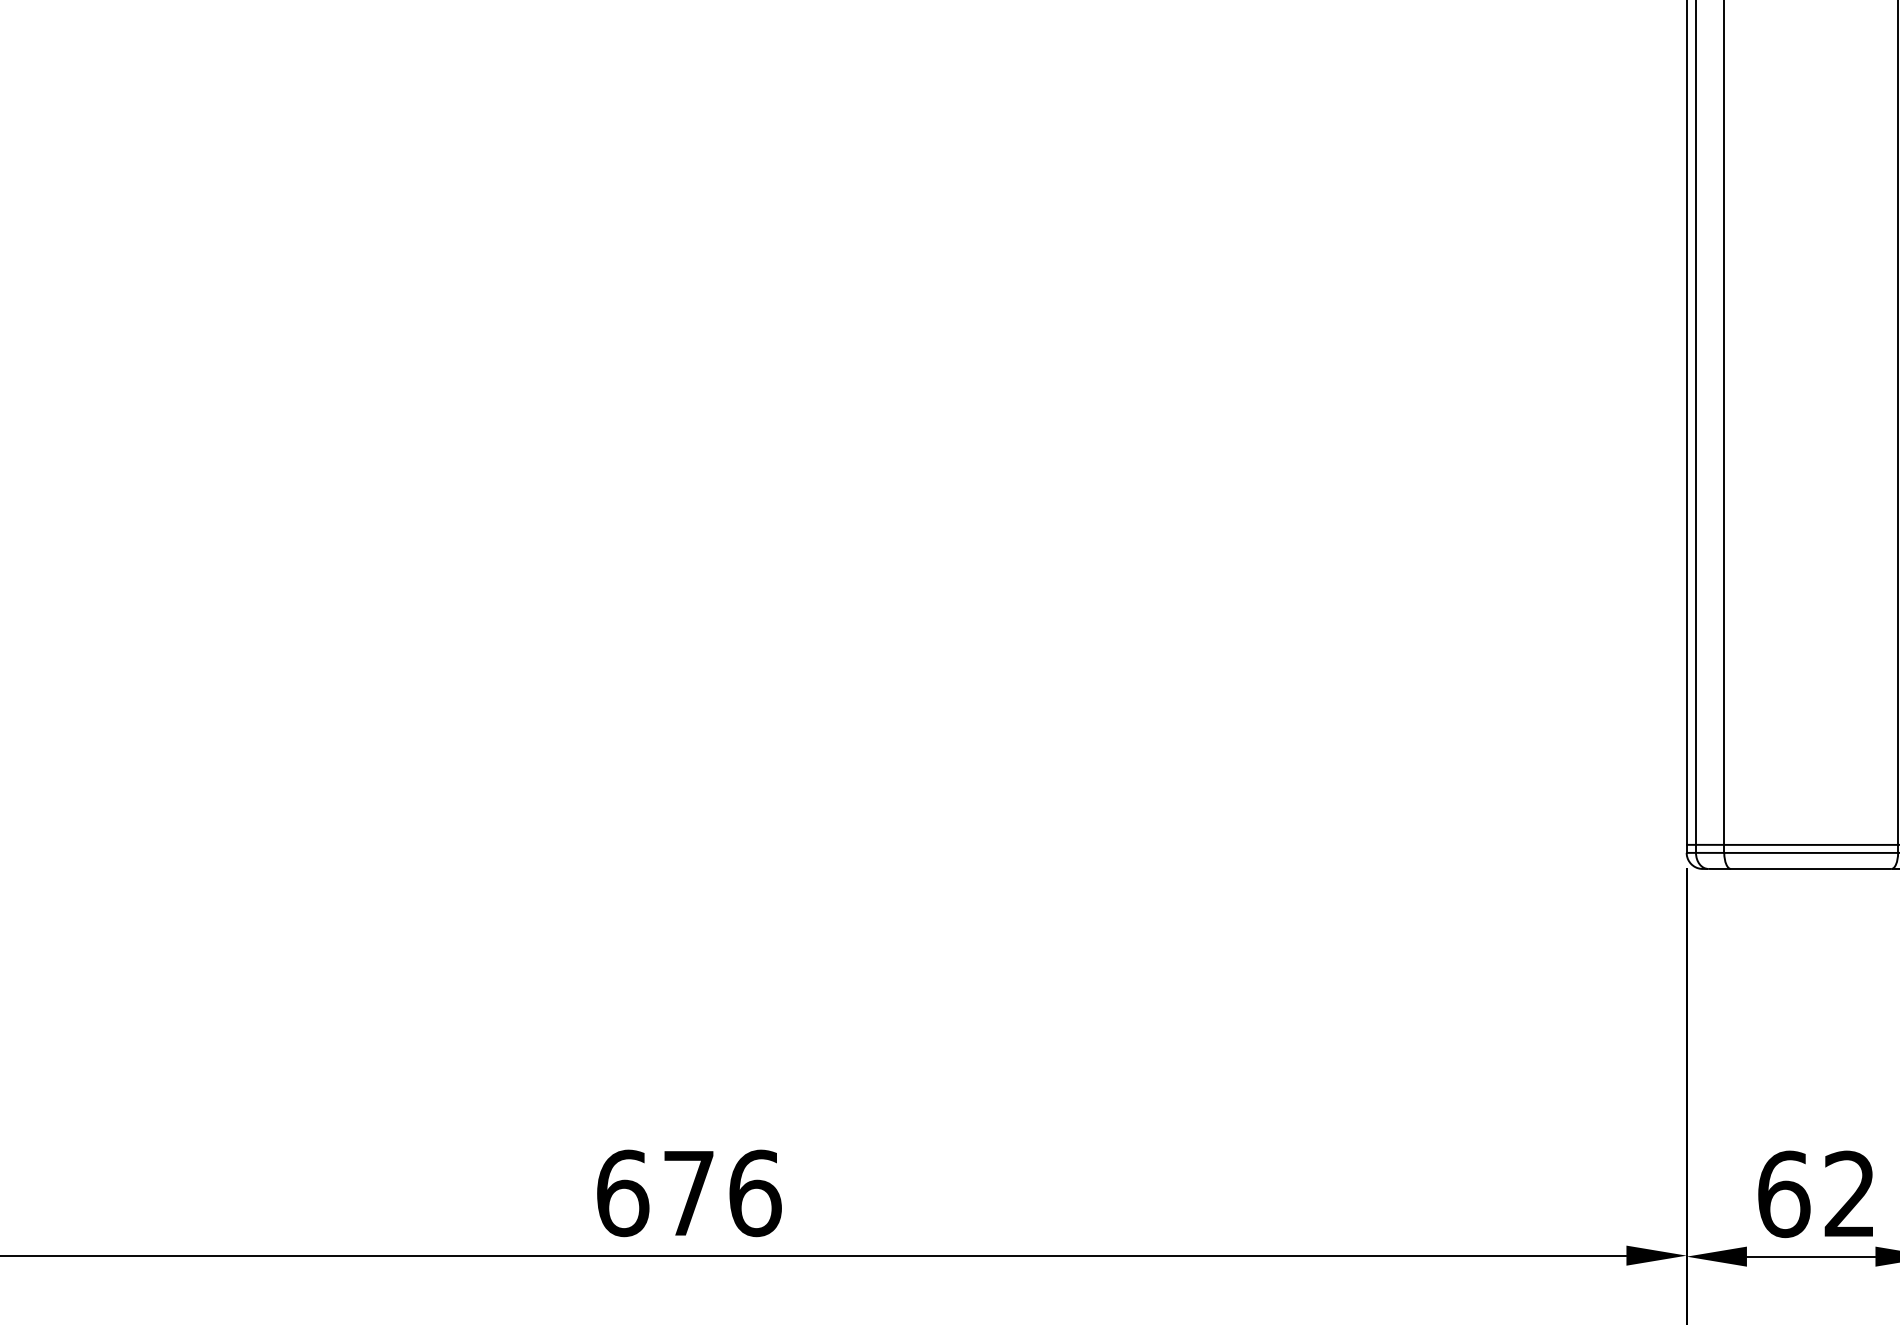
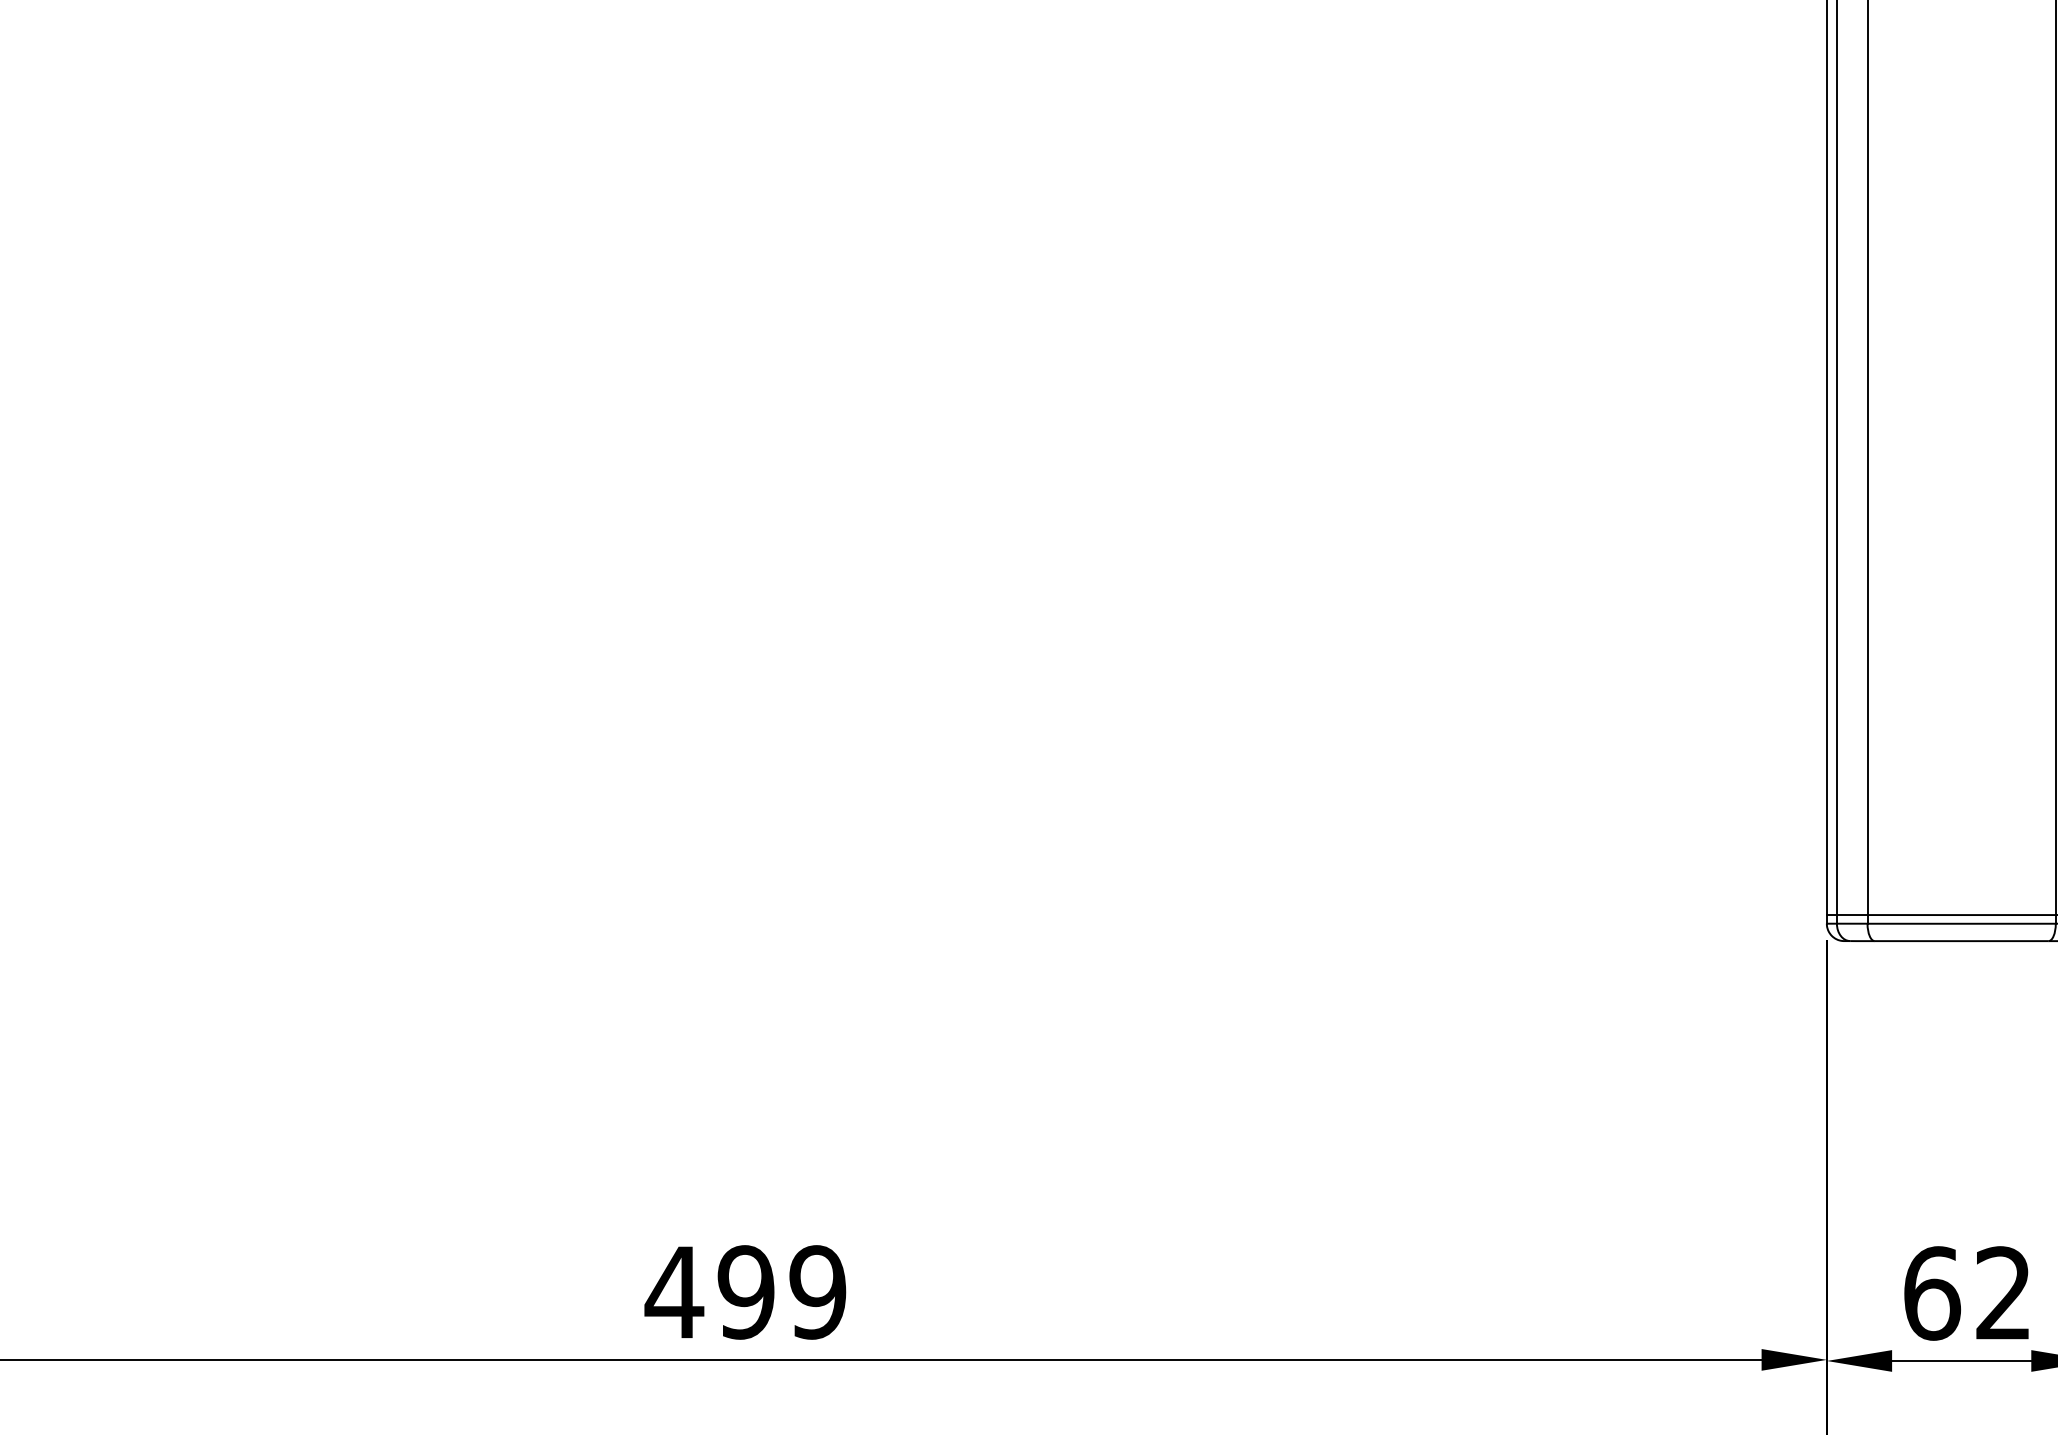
text: (688, 1193) -> (745, 1292), 676 -> 499

